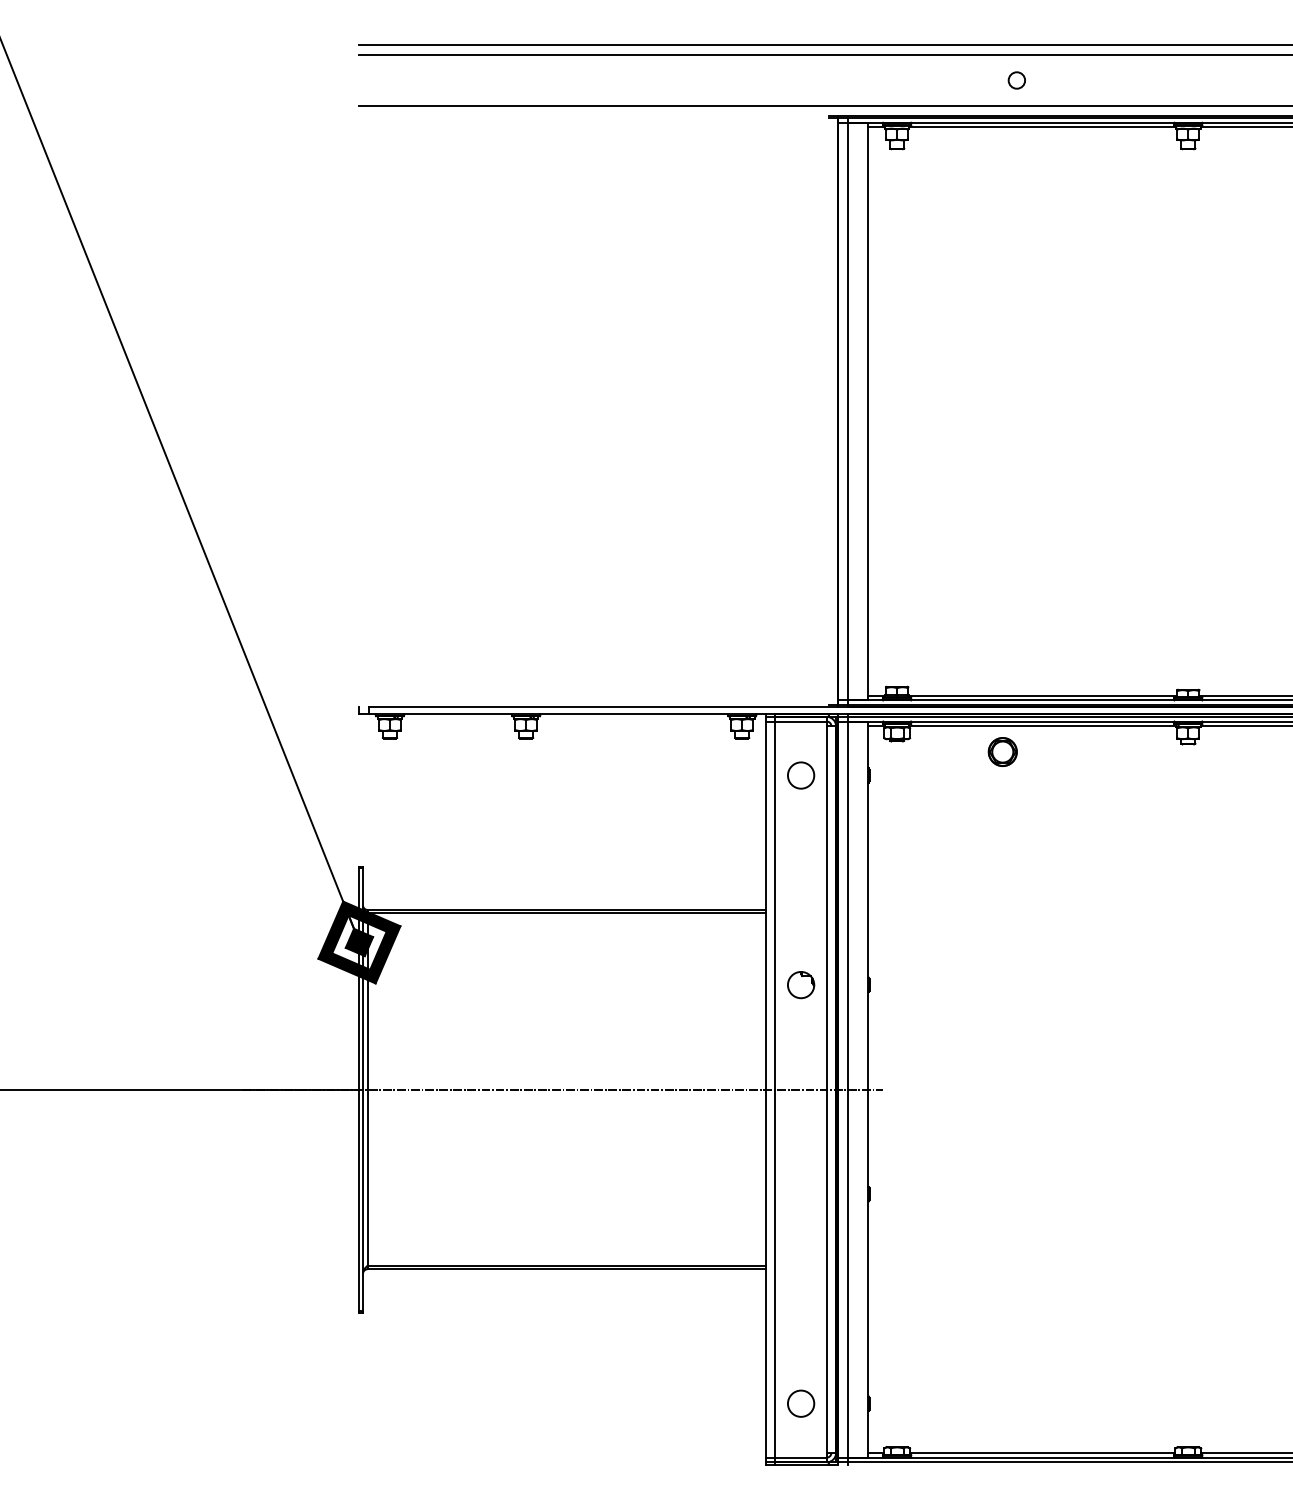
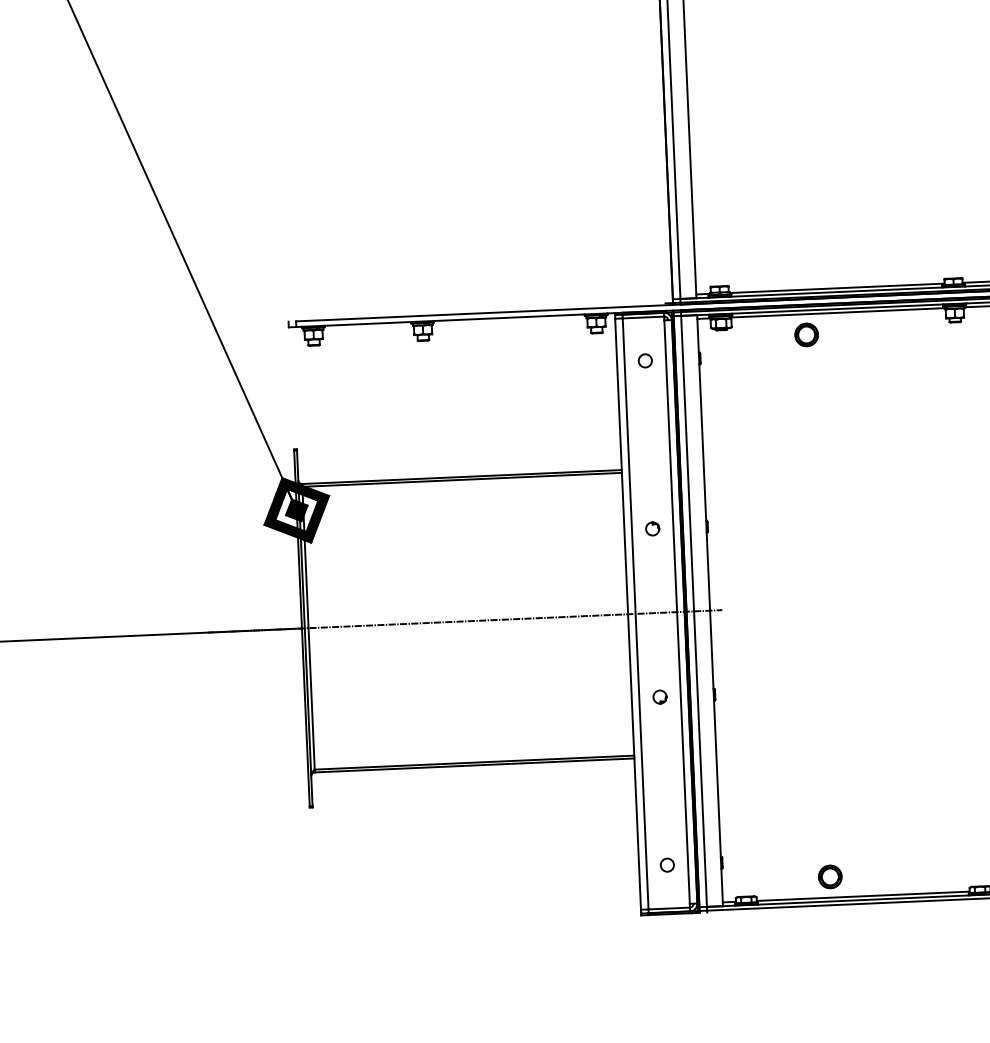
circle: (800, 775) -> (645, 360), size x0.62
part: (800, 984) -> (652, 528), size x0.62
part: (800, 1194) -> (659, 697), added
circle: (800, 1403) -> (667, 865), size x0.62
part: (1002, 1427) -> (830, 877), added

